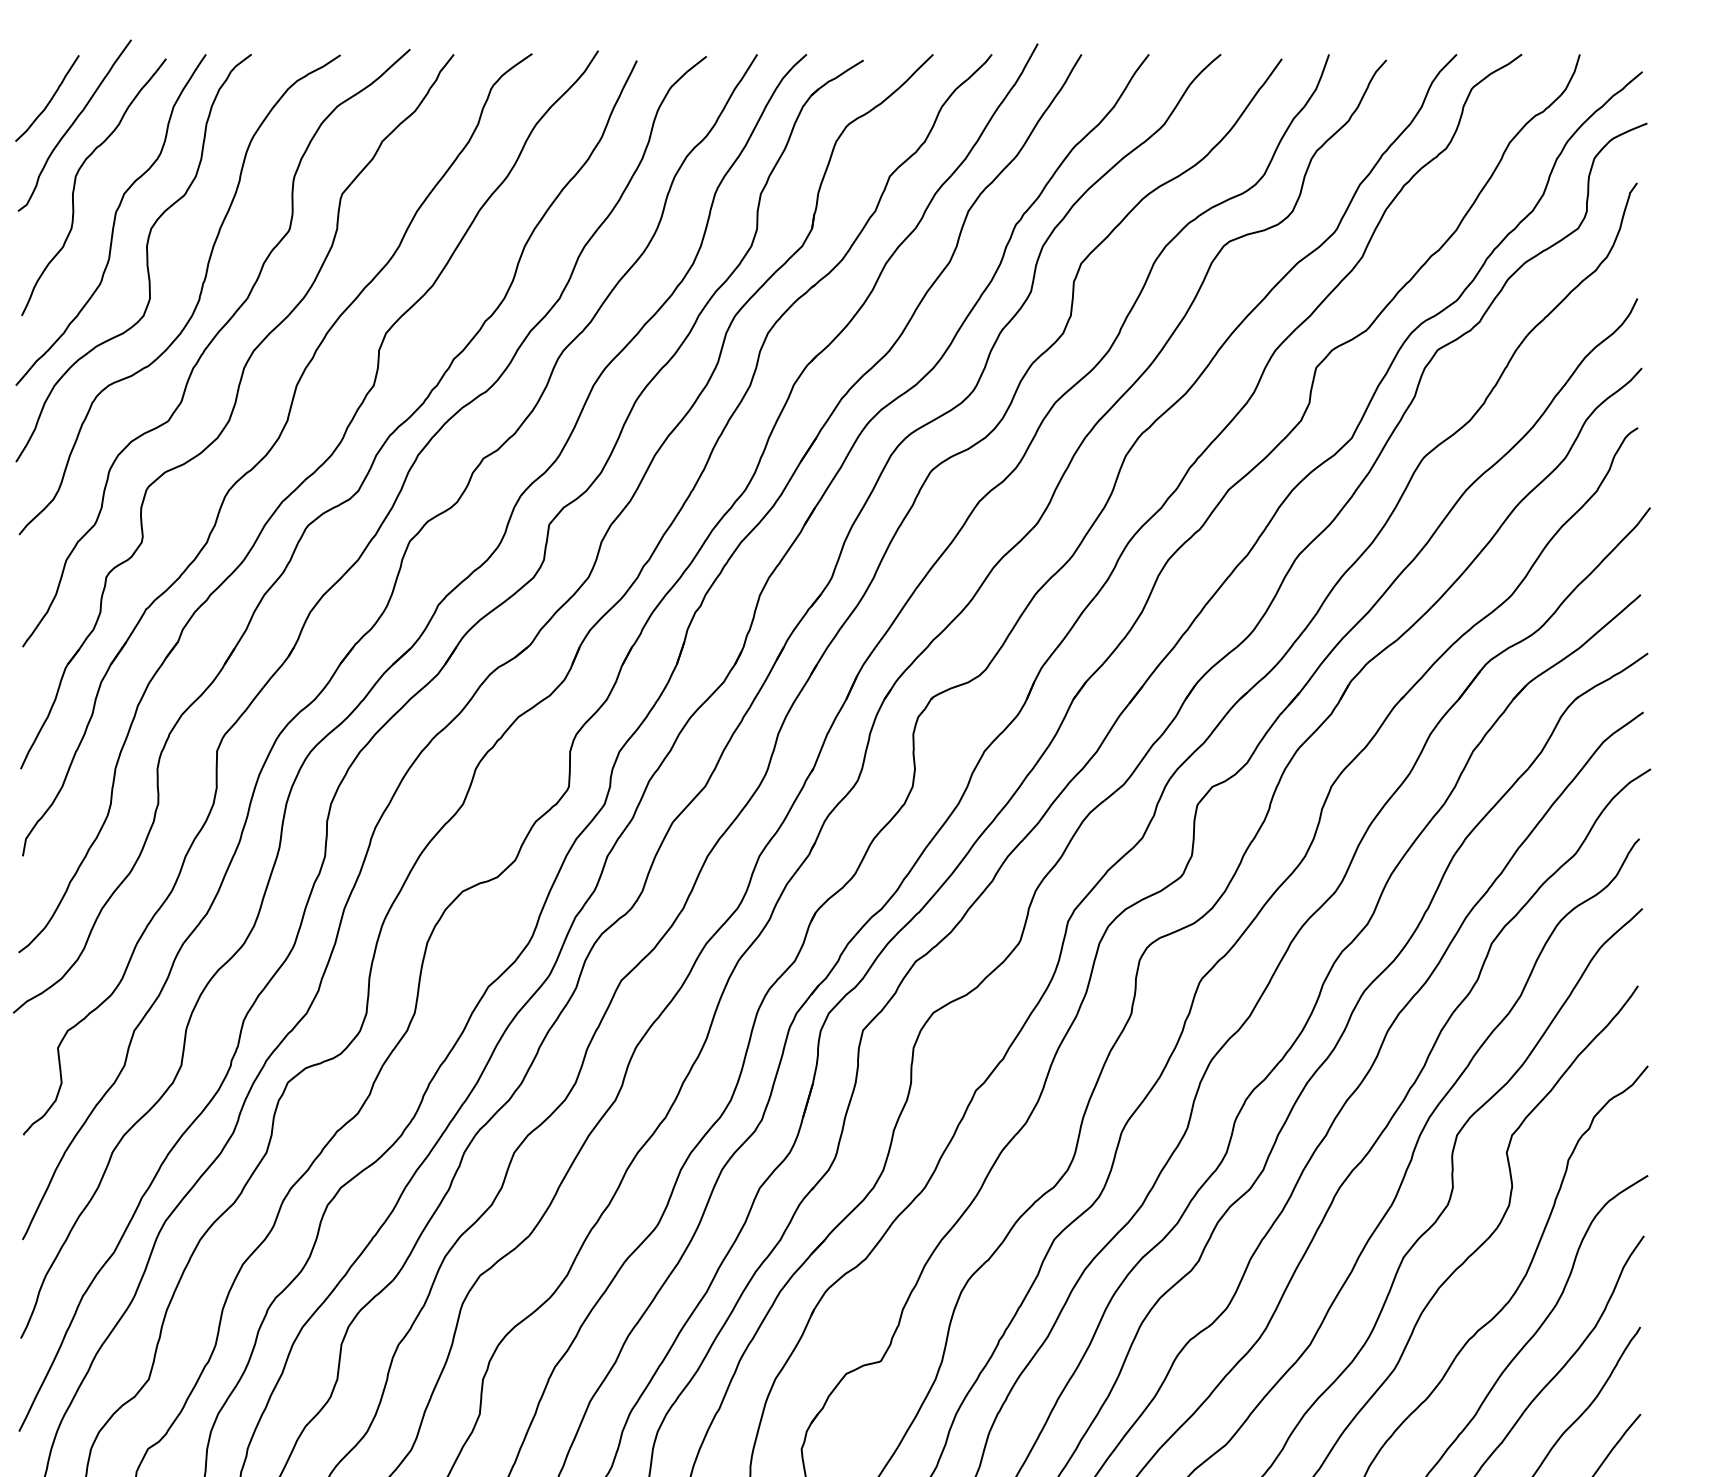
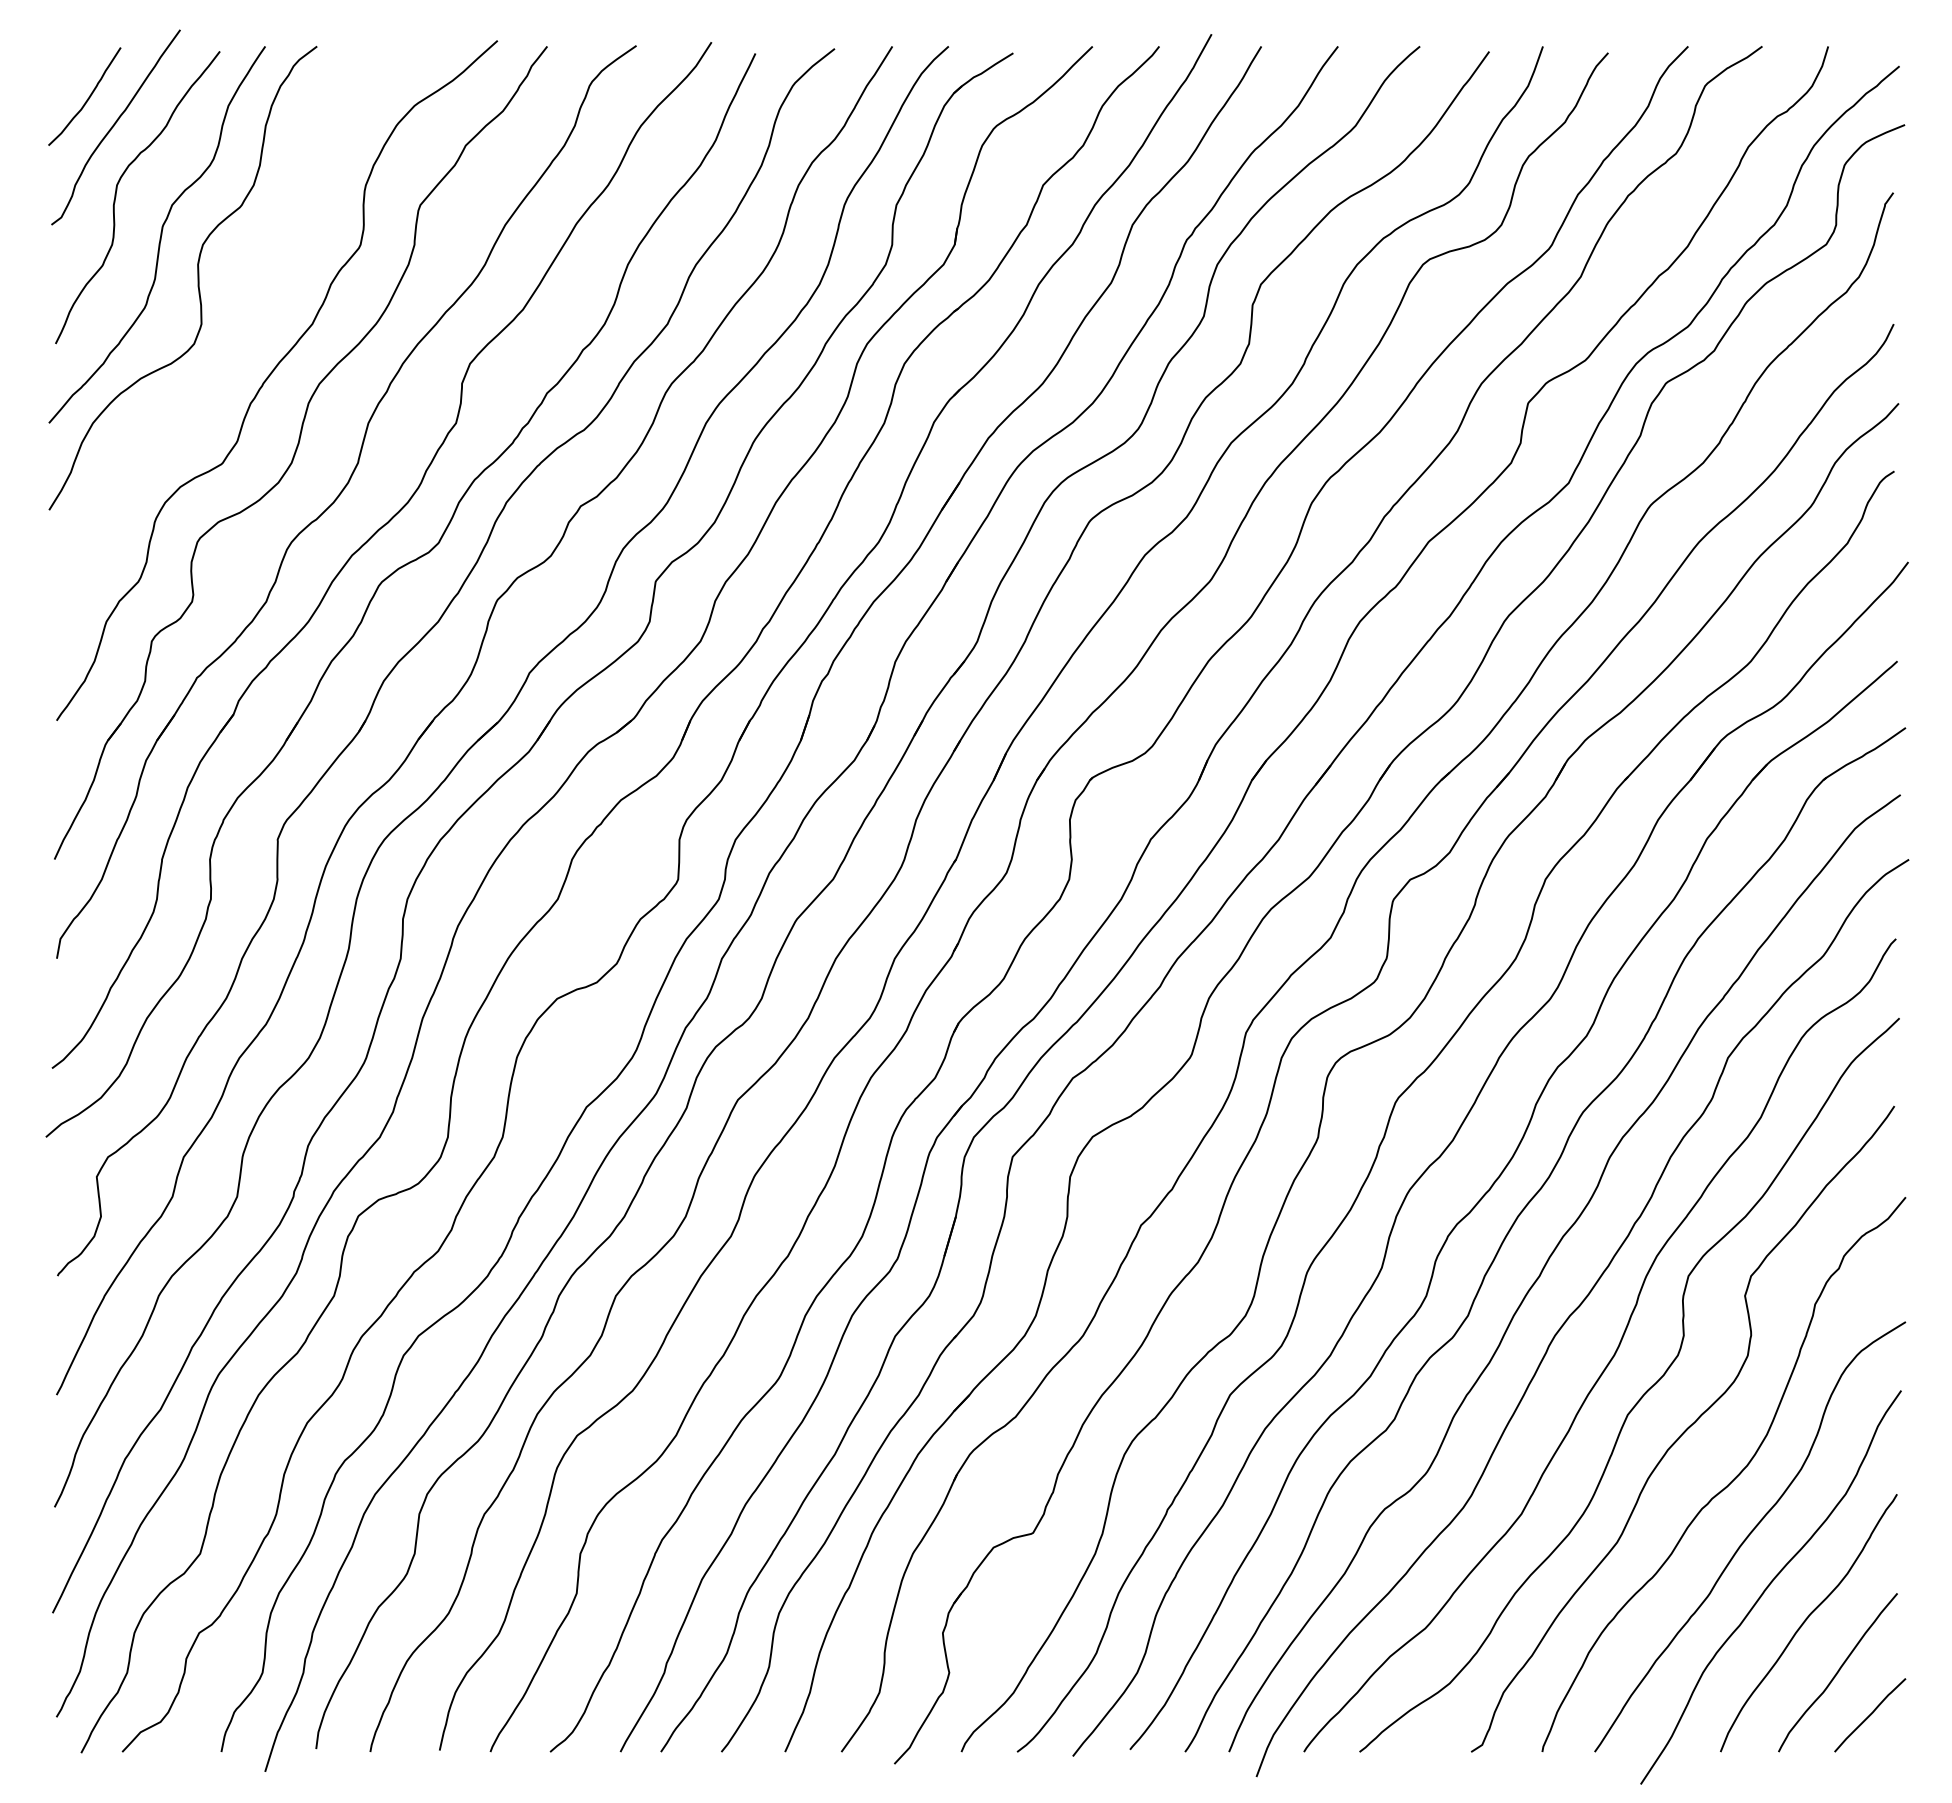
curve: (197, 301) -> (255, 327), removed

